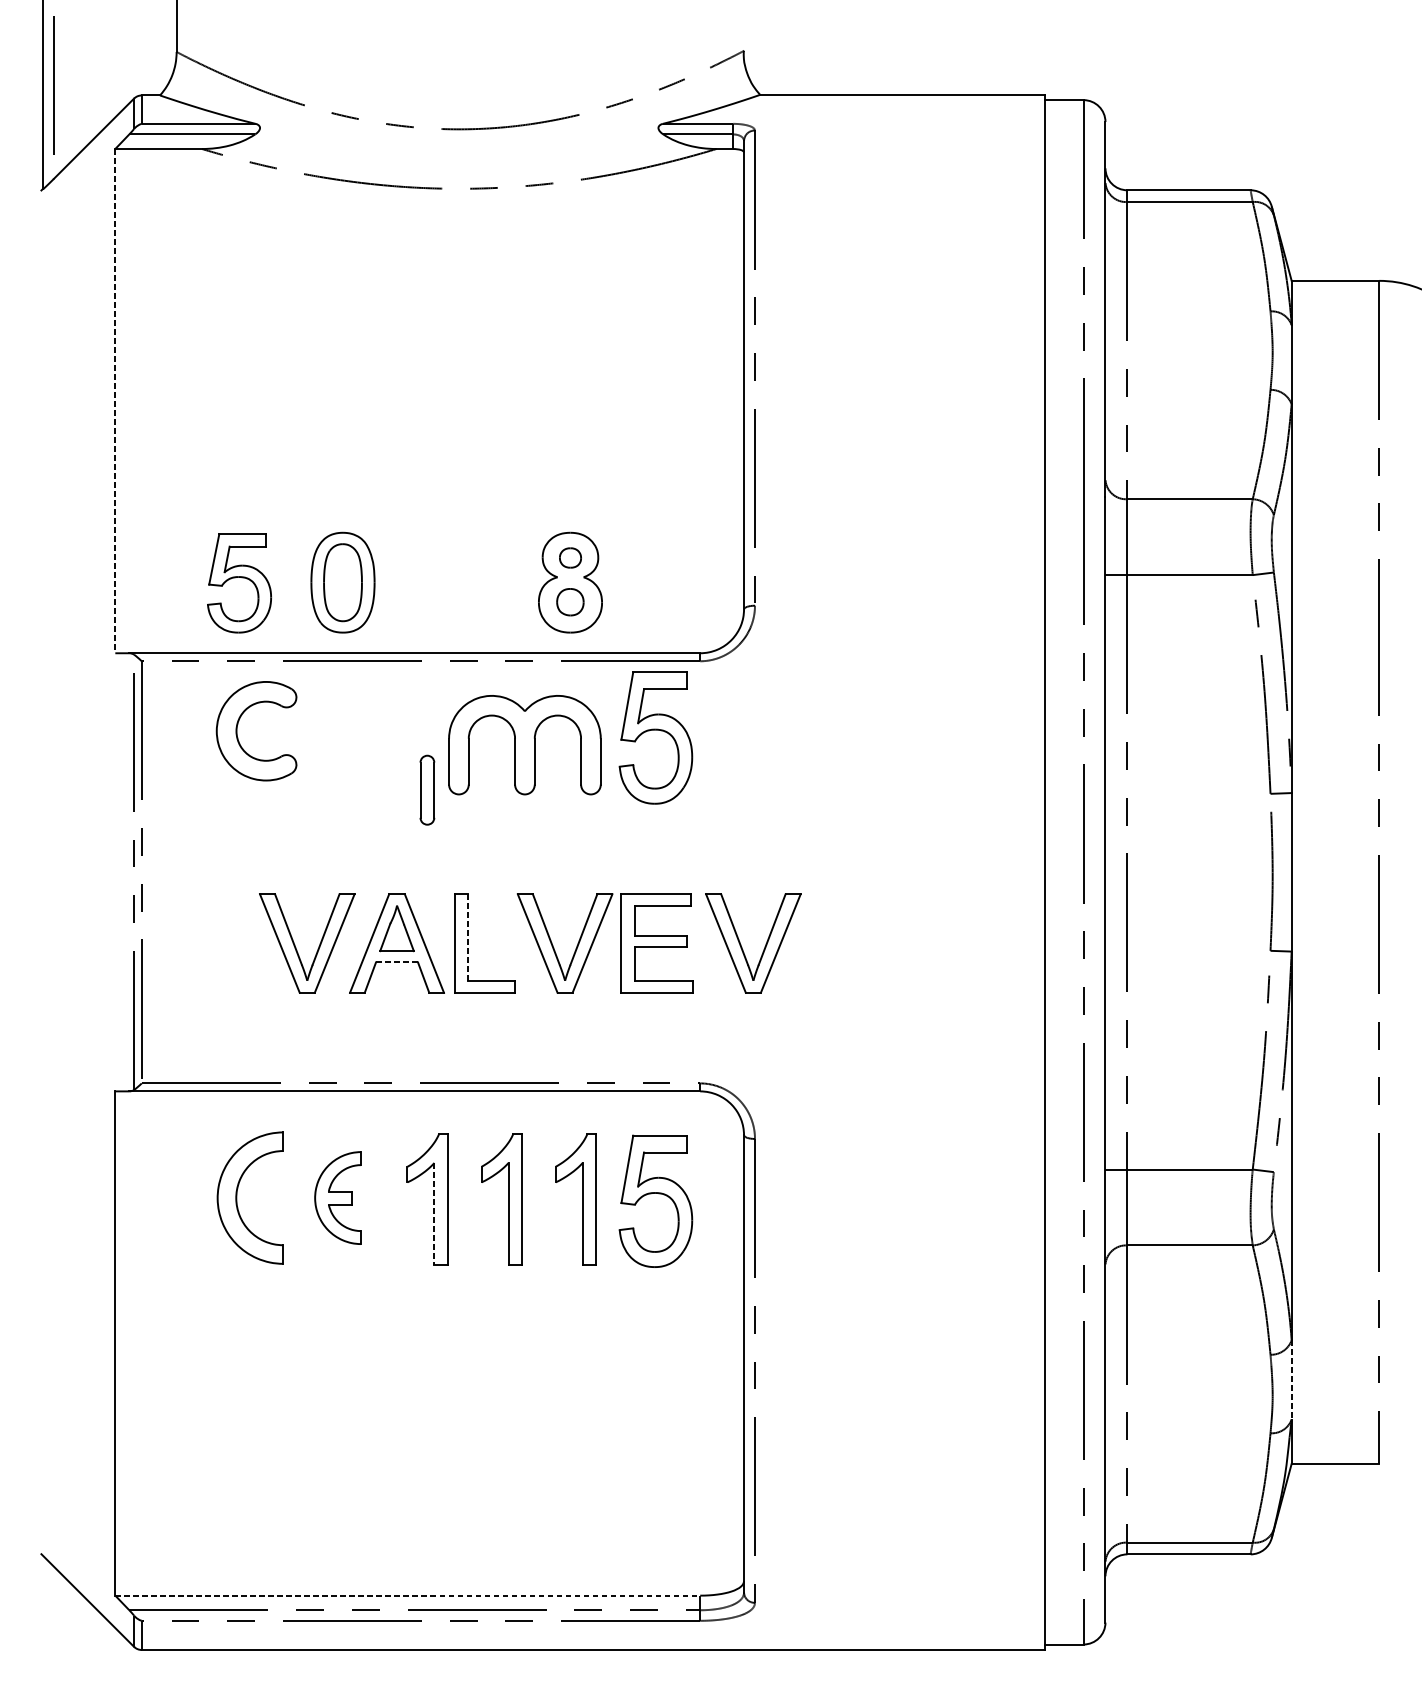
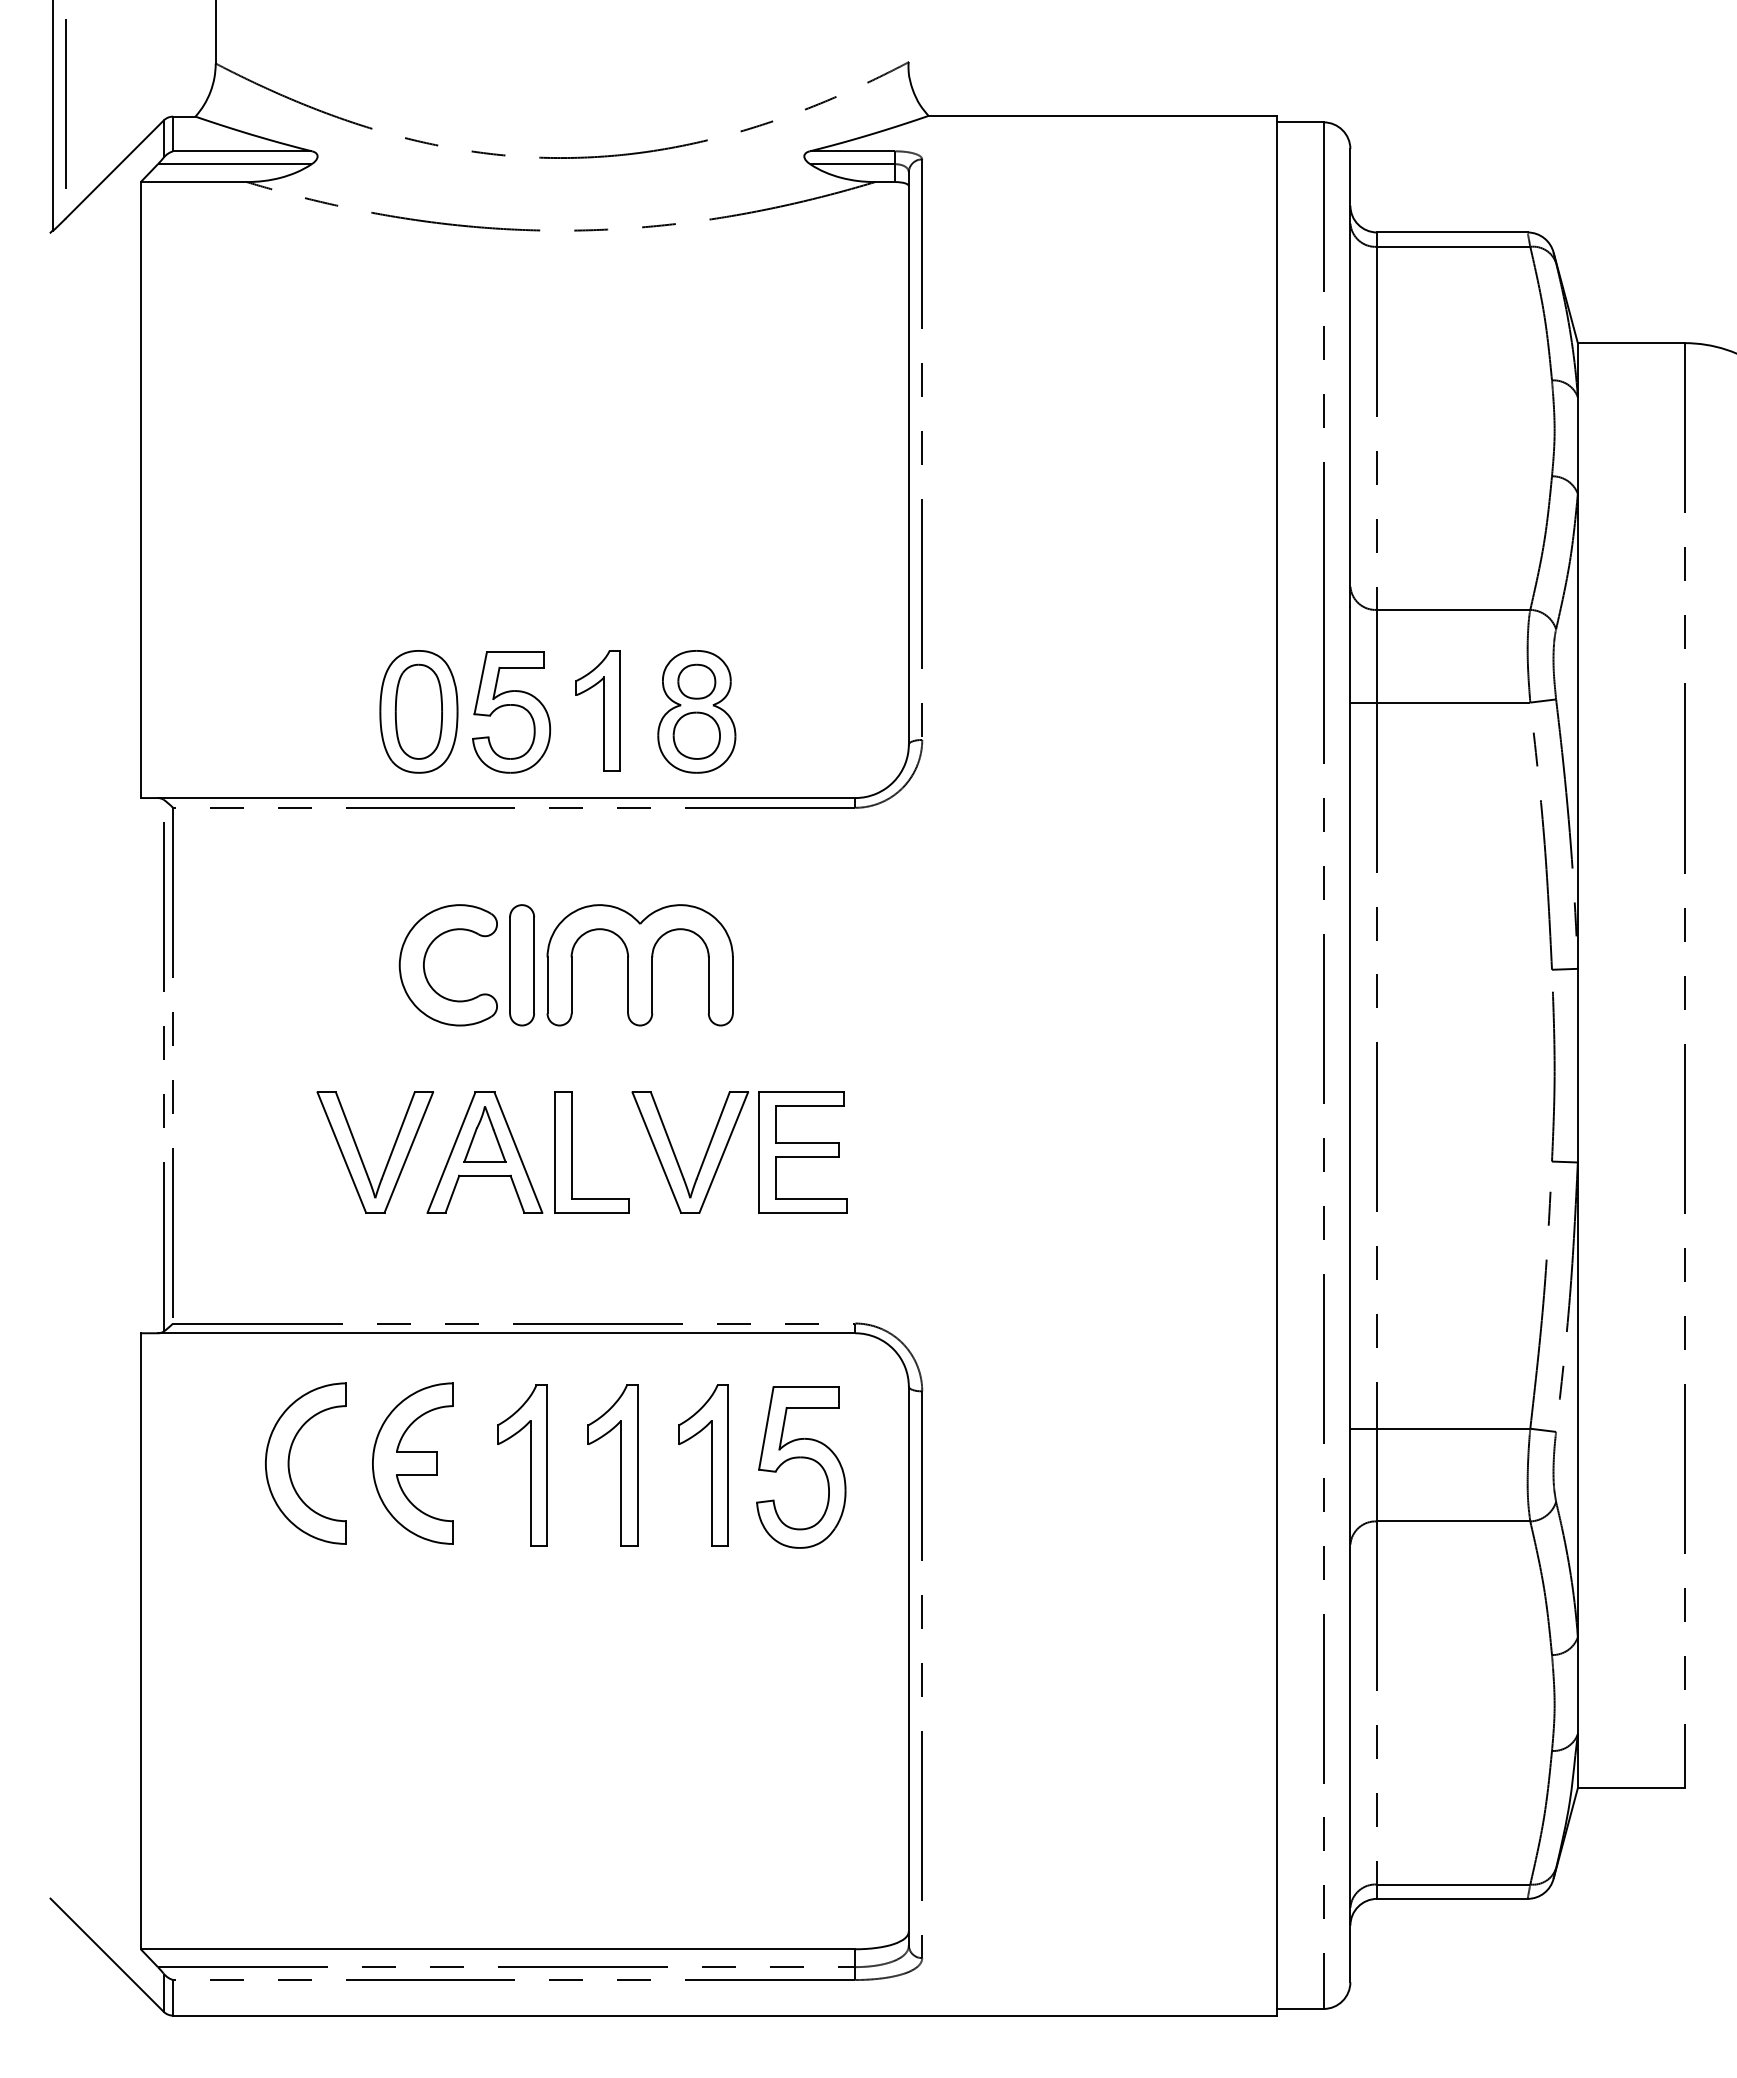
line: (115, 401) -> (140, 490), dashed -> solid
part: (570, 557) -> (696, 681), size x1.43
part: (239, 577) -> (511, 705), moved
part: (489, 581) -> (597, 710), added
part: (570, 602) -> (696, 735), size x1.43
part: (656, 730) -> (801, 892), removed
part: (237, 734) -> (425, 969), moved
part: (524, 745) -> (639, 965), moved
part: (426, 790) -> (521, 965), size x1.43
line: (468, 938) -> (572, 1146), dashed -> solid
part: (742, 946) -> (906, 1156), removed
line: (396, 962) -> (484, 1175), dashed -> solid
part: (337, 1197) -> (412, 1463), size x1.43
line: (434, 1214) -> (530, 1483), dashed -> solid
line: (1291, 1380) -> (1577, 1686), dashed -> solid
line: (408, 1595) -> (498, 1949), dashed -> solid

